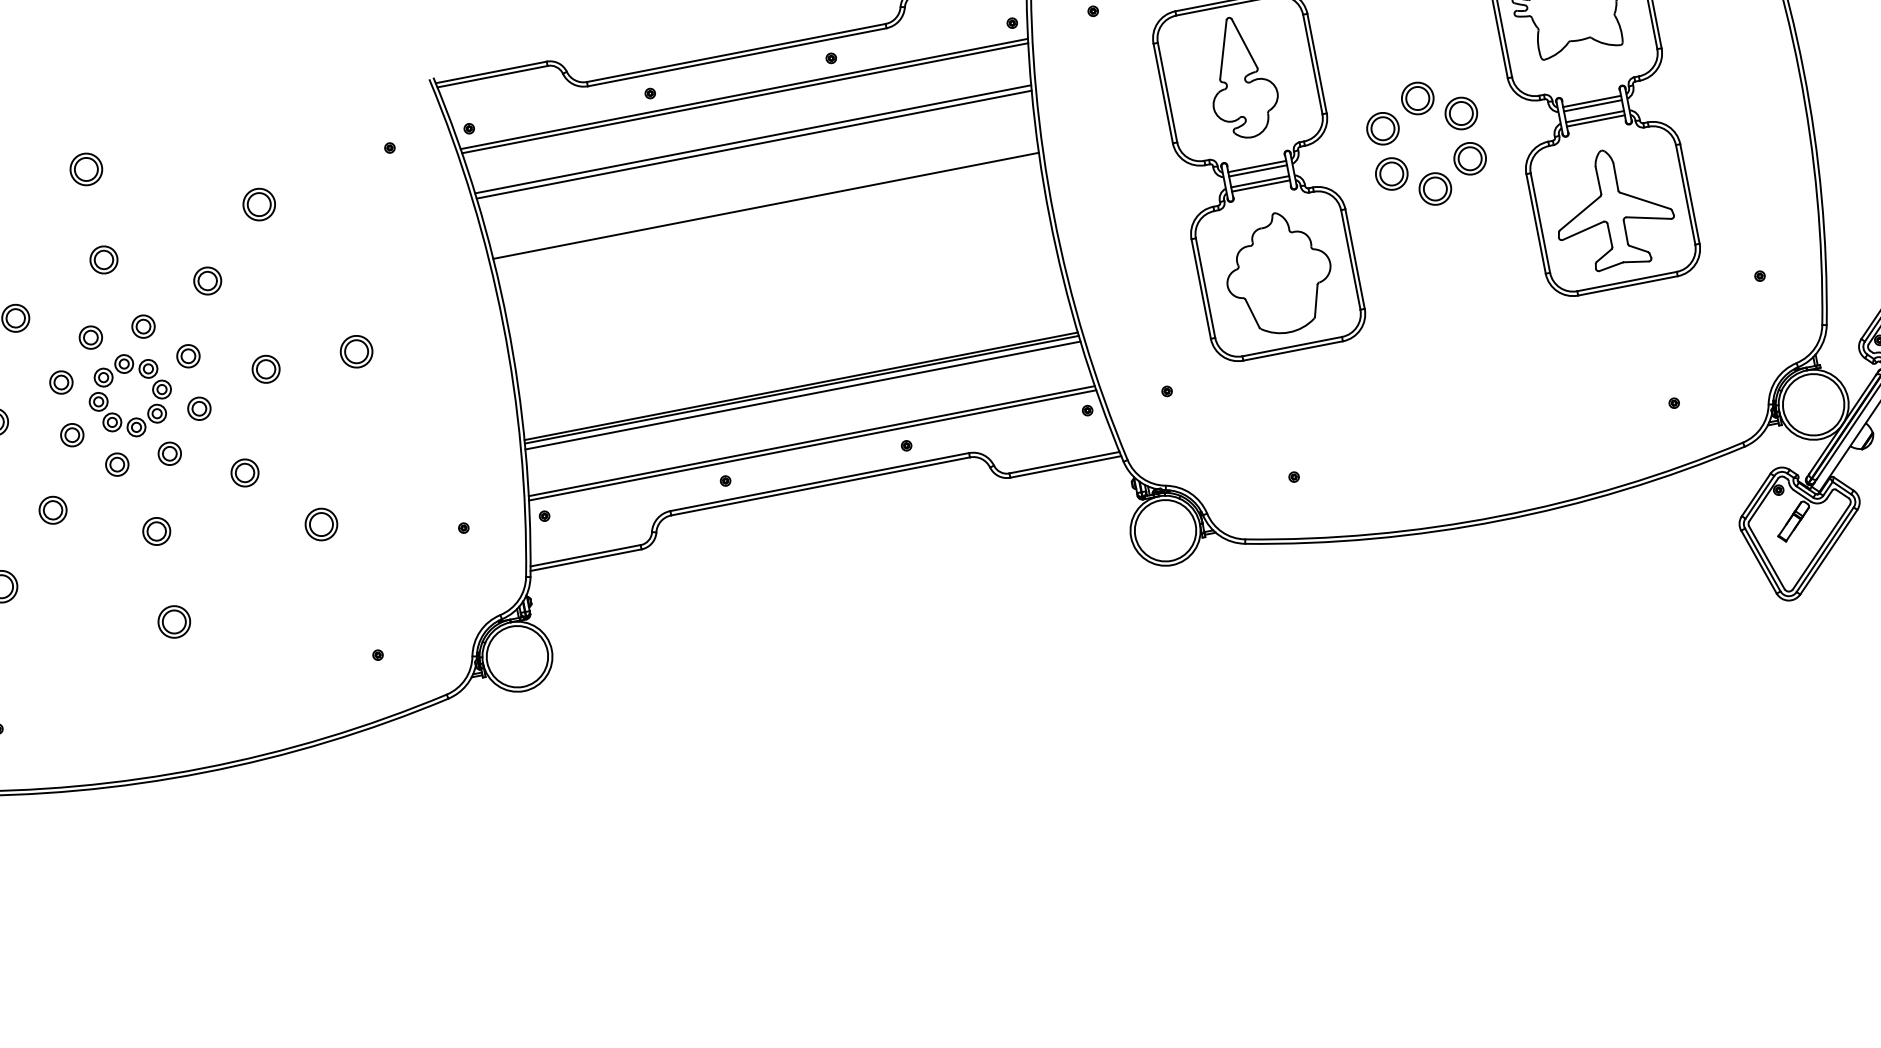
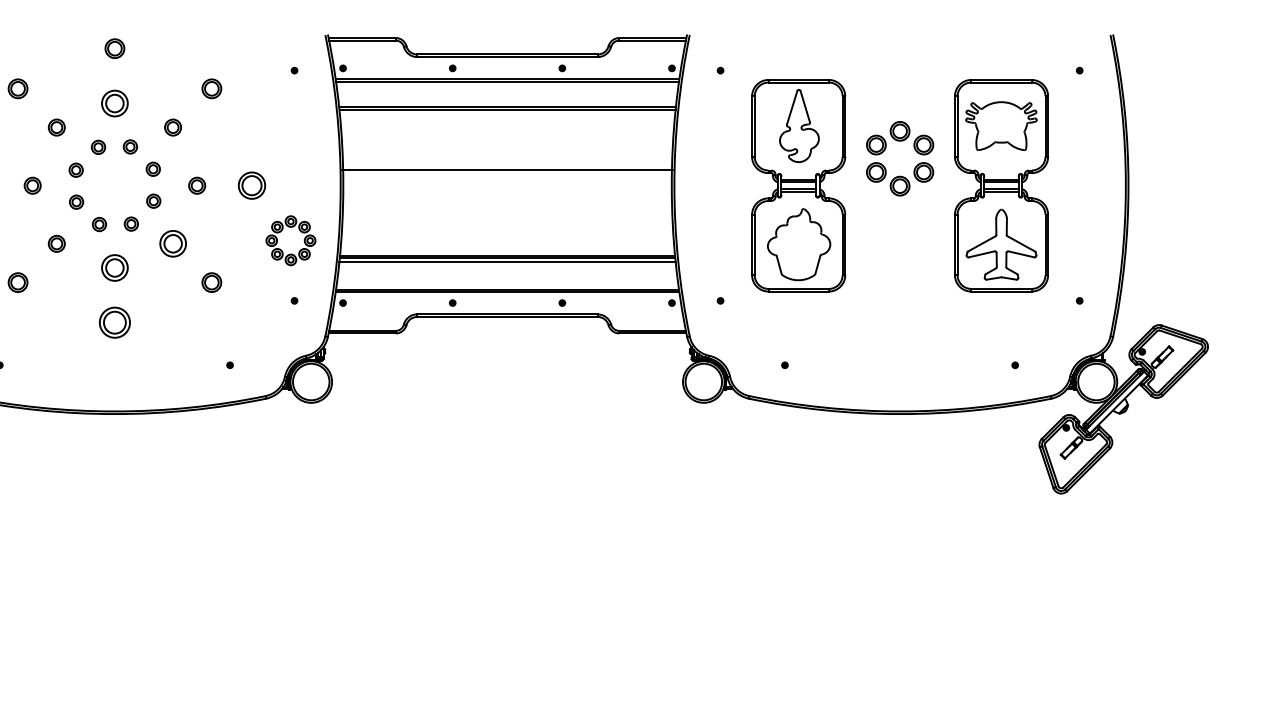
part: (1449, 126) -> (915, 151), moved
line: (766, 206) -> (507, 170), moved
part: (103, 260) -> (114, 103), size x1.6
part: (355, 351) -> (251, 185), size x1.4
part: (111, 383) -> (281, 231), moved
part: (243, 472) -> (172, 243), size x1.6
part: (155, 530) -> (114, 267), size x1.6
part: (173, 621) -> (114, 322), size x1.6

